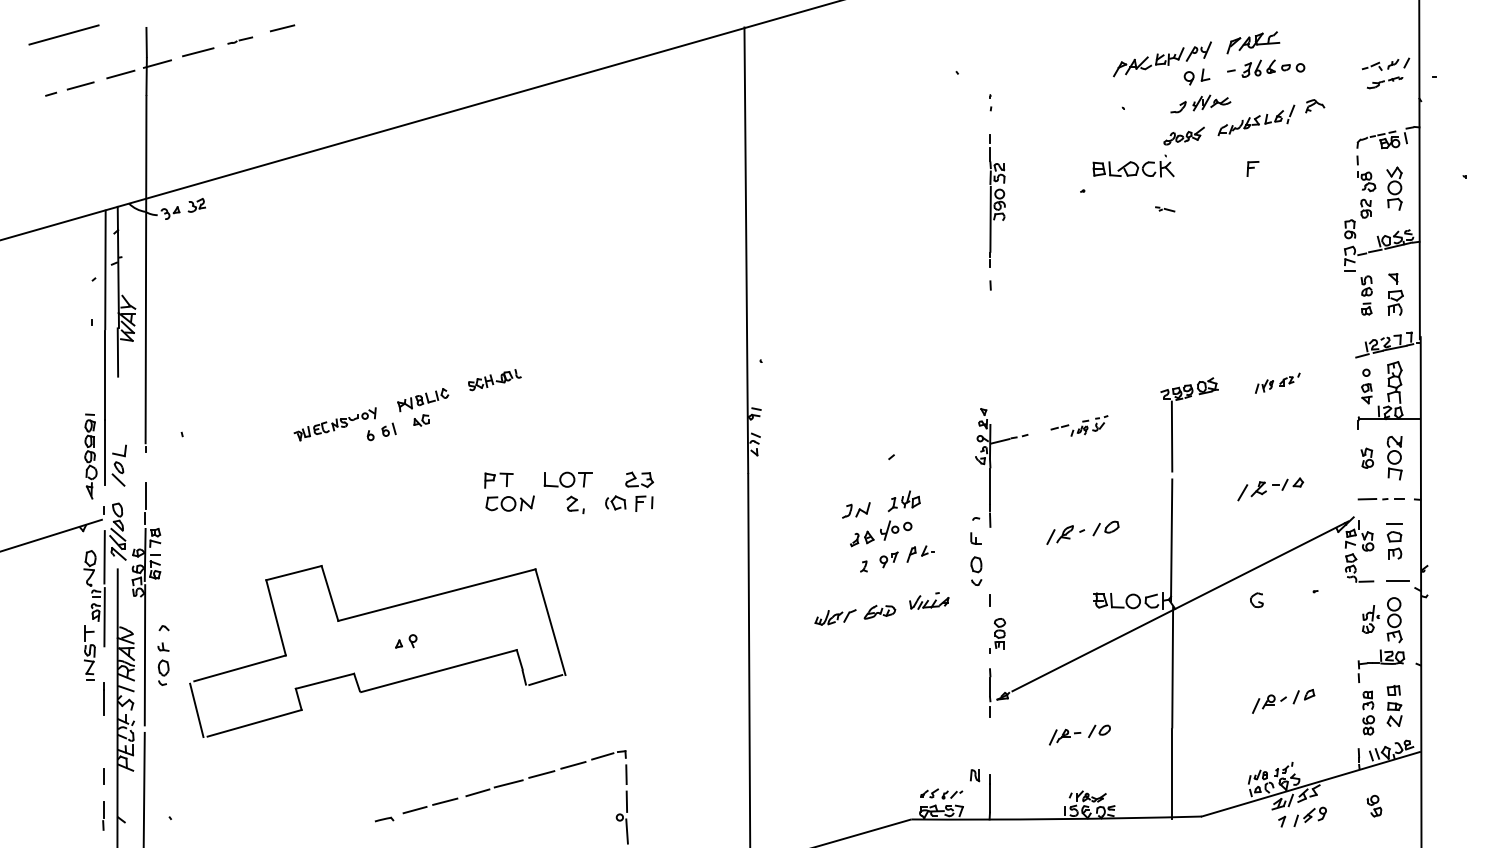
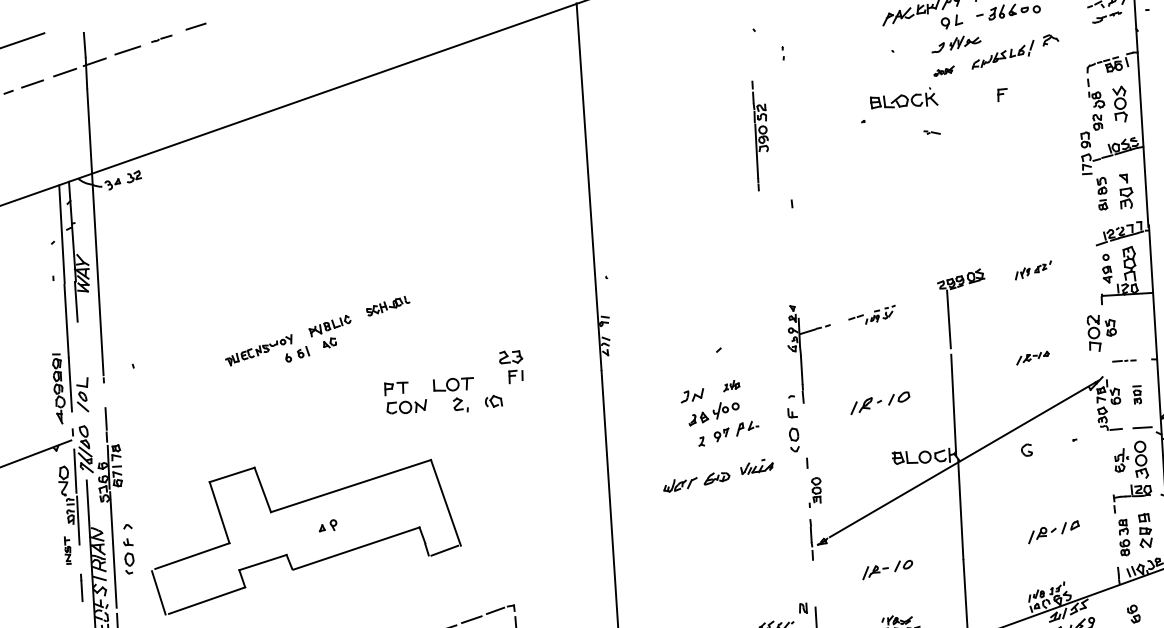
part: (1183, 135) -> (943, 70), size x0.6
part: (997, 200) -> (761, 135), moved
part: (1394, 458) -> (1094, 333), moved
part: (1270, 489) -> (1032, 358), size x0.6
part: (639, 491) -> (511, 366), moved
part: (1380, 499) -> (1123, 361), size x0.6
part: (904, 501) -> (731, 386), size x0.6
part: (1394, 541) -> (1137, 395), size x0.6
part: (89, 652) -> (67, 550), size x0.6

